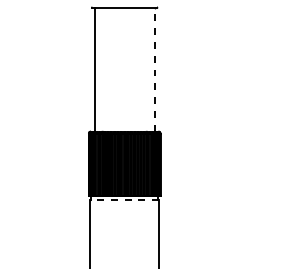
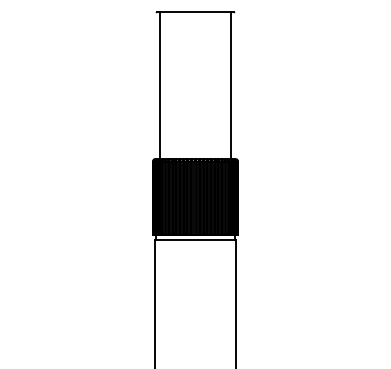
line: (155, 69) -> (231, 85), dashed -> solid
line: (124, 199) -> (195, 239), dashed -> solid

